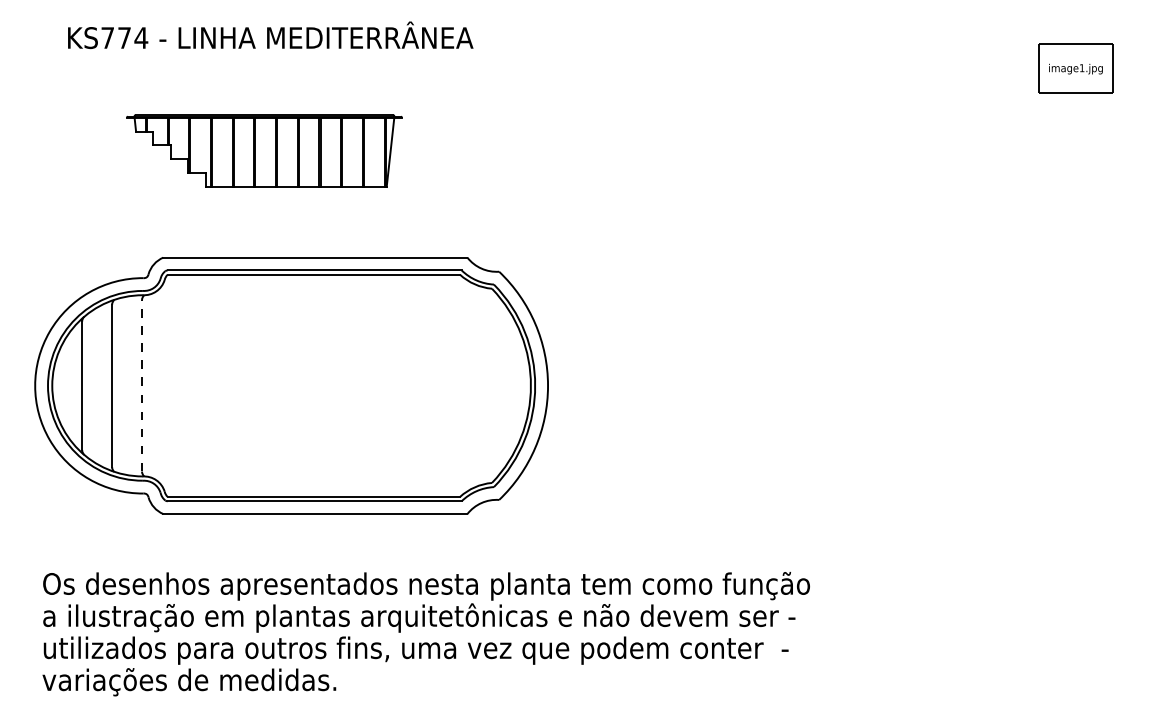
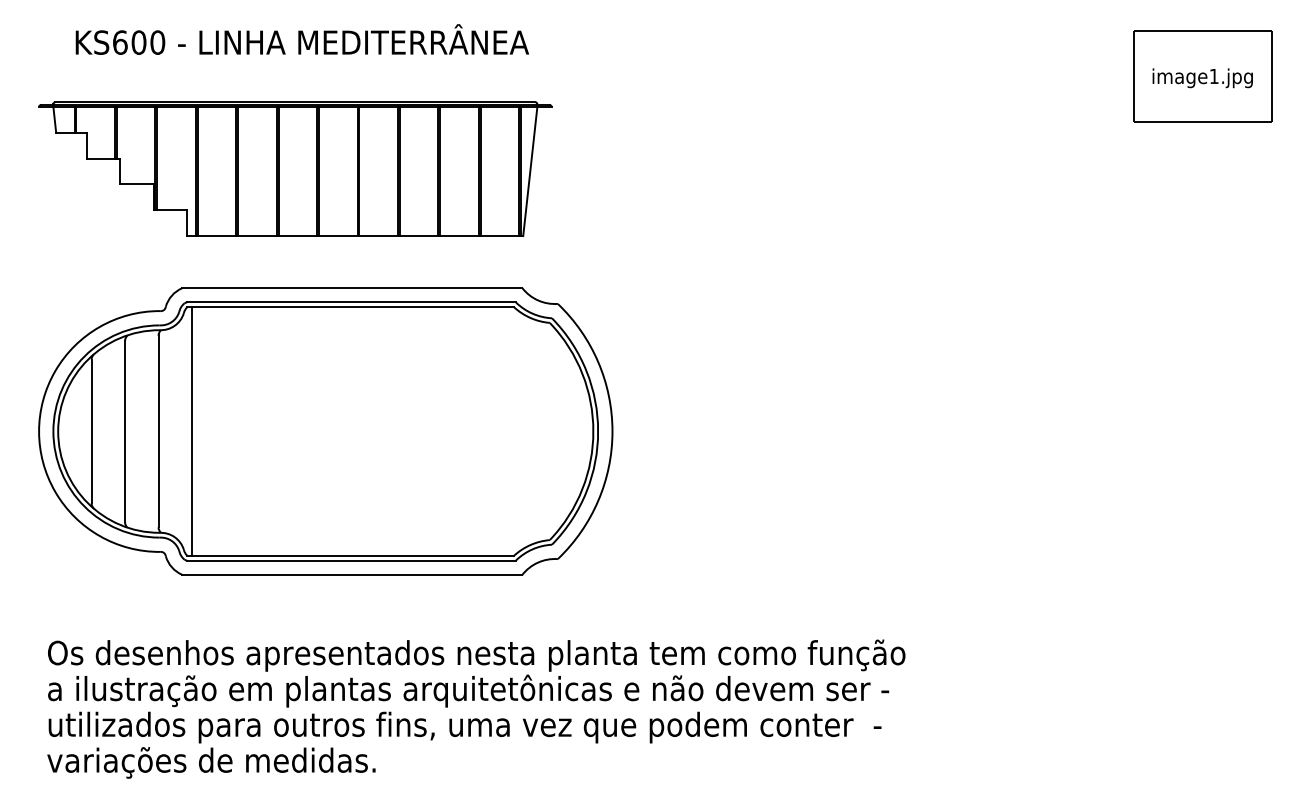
text: (124, 38) -> (138, 43), KS774 -> KS600
part: (1075, 67) -> (1202, 75), size x1.67
part: (264, 150) -> (295, 168), size x1.67
line: (142, 385) -> (159, 431), dashed -> solid
line: (171, 385) -> (191, 431), added

